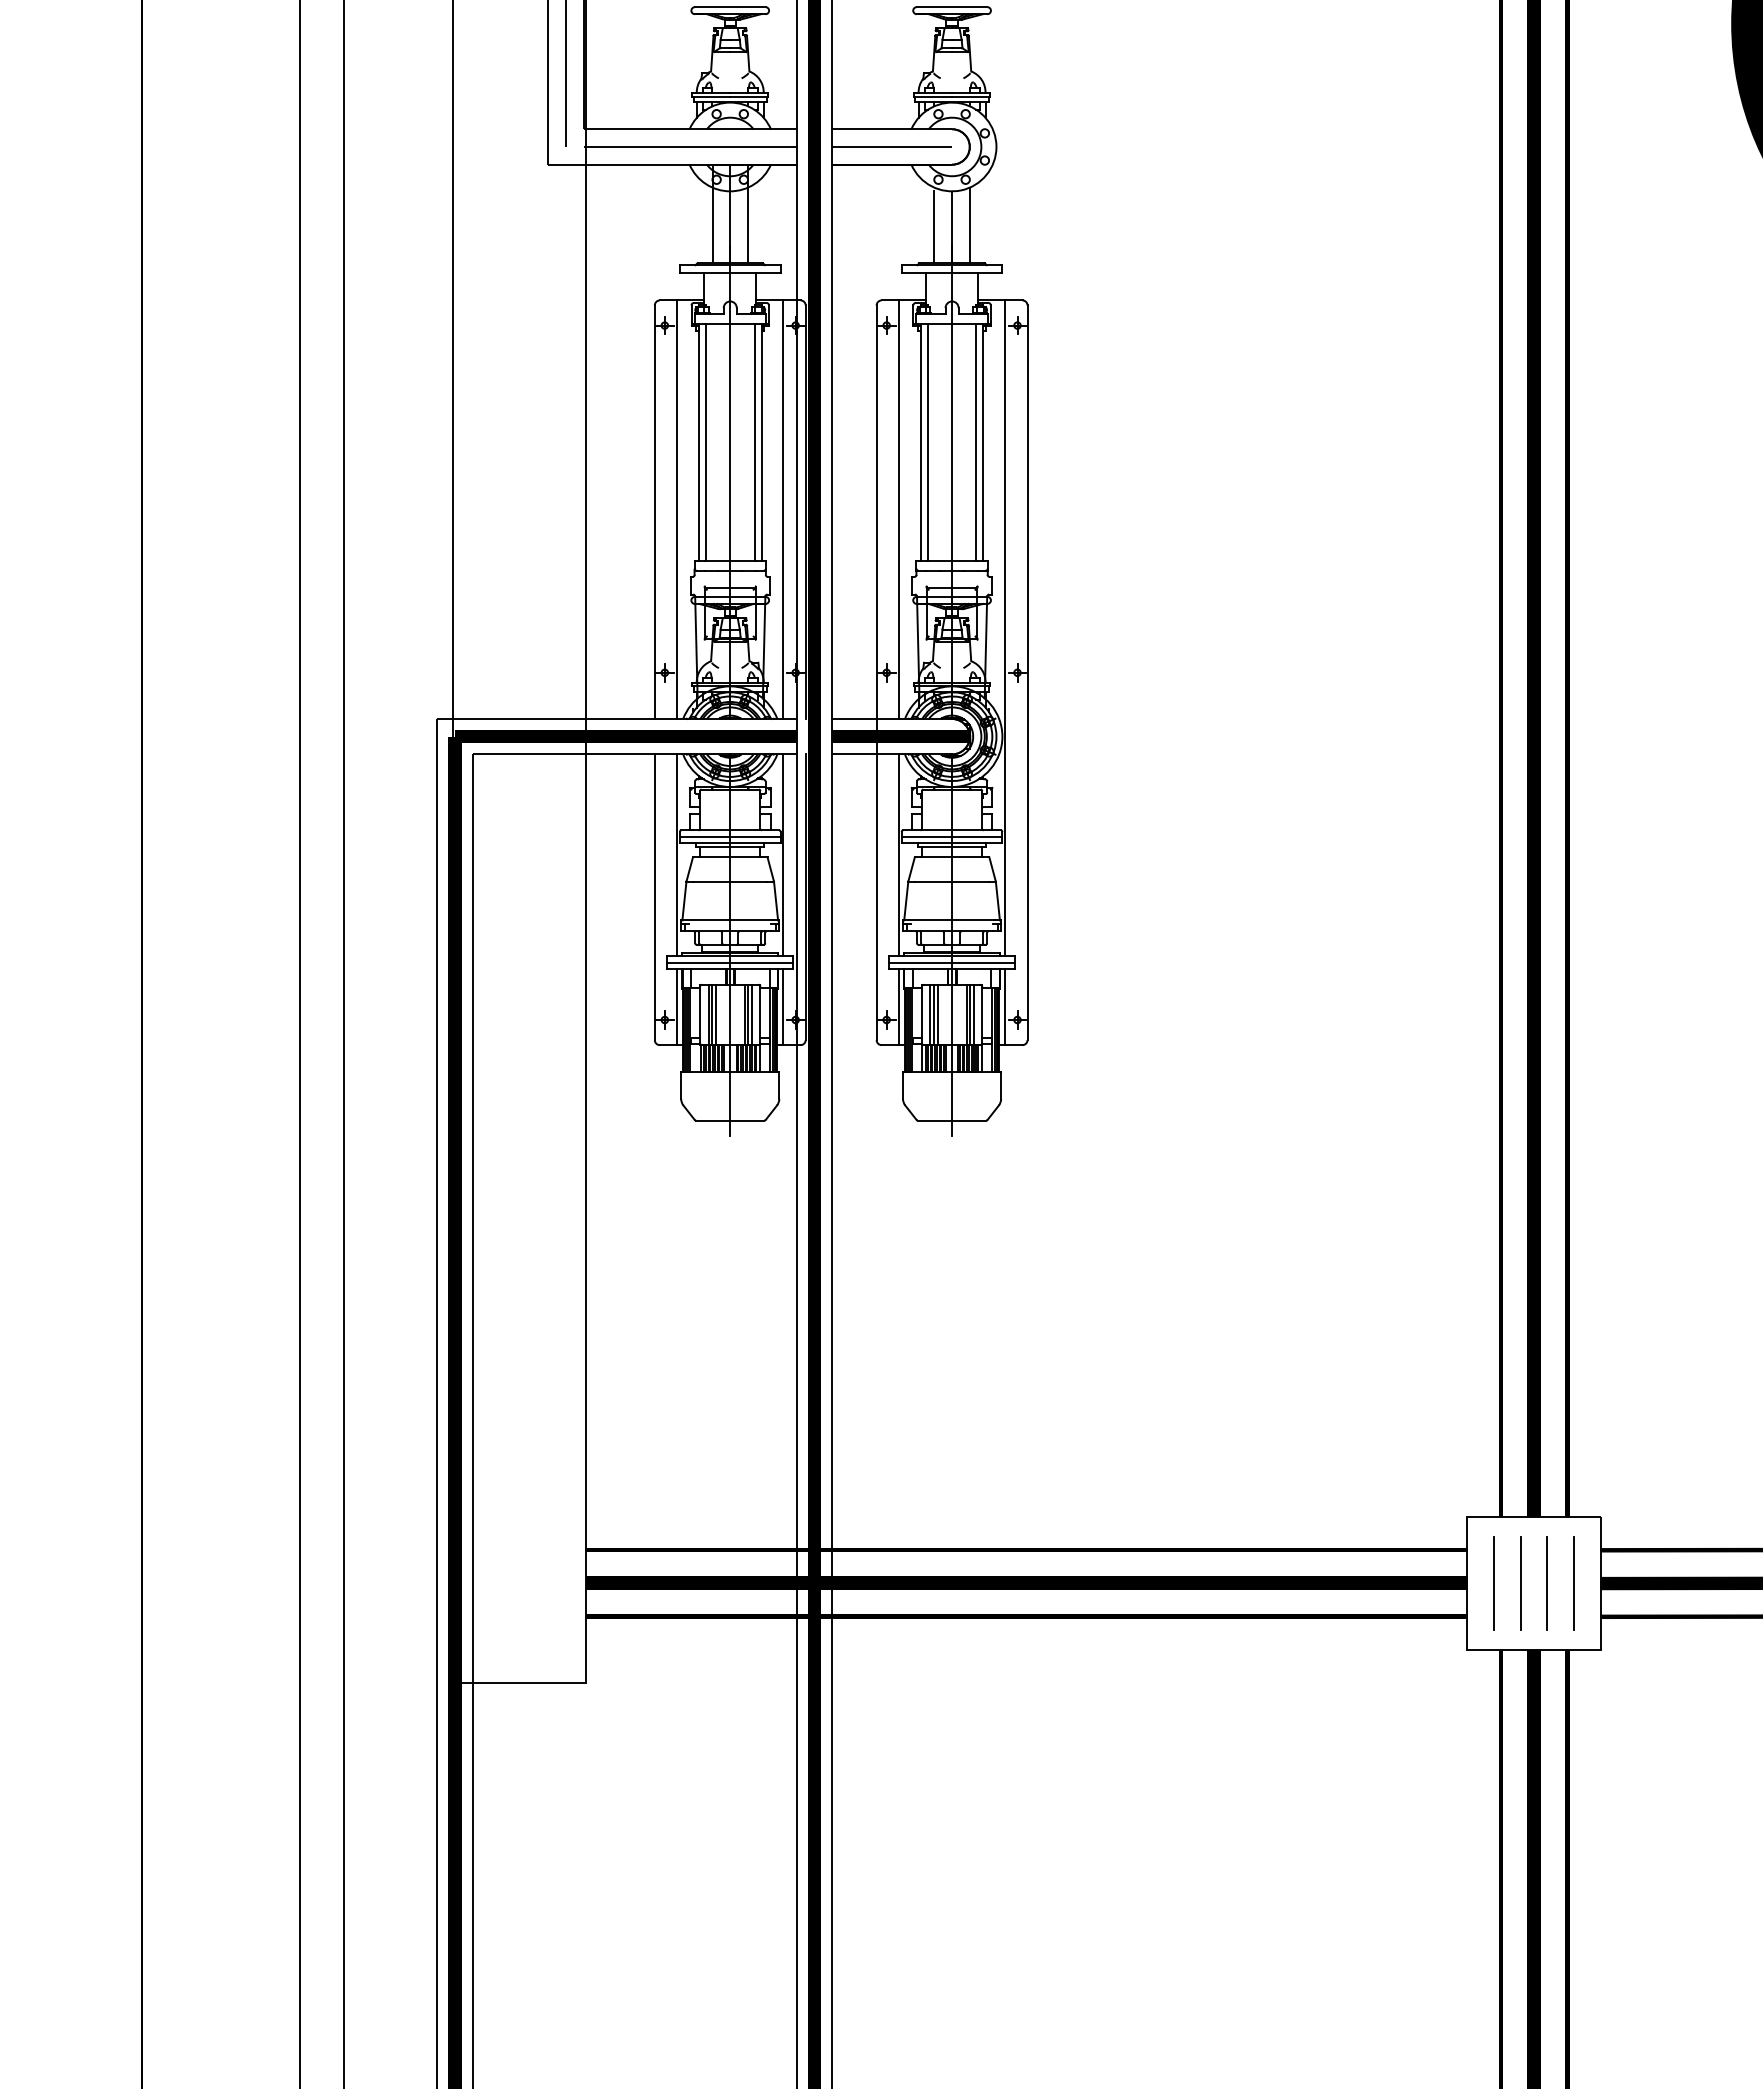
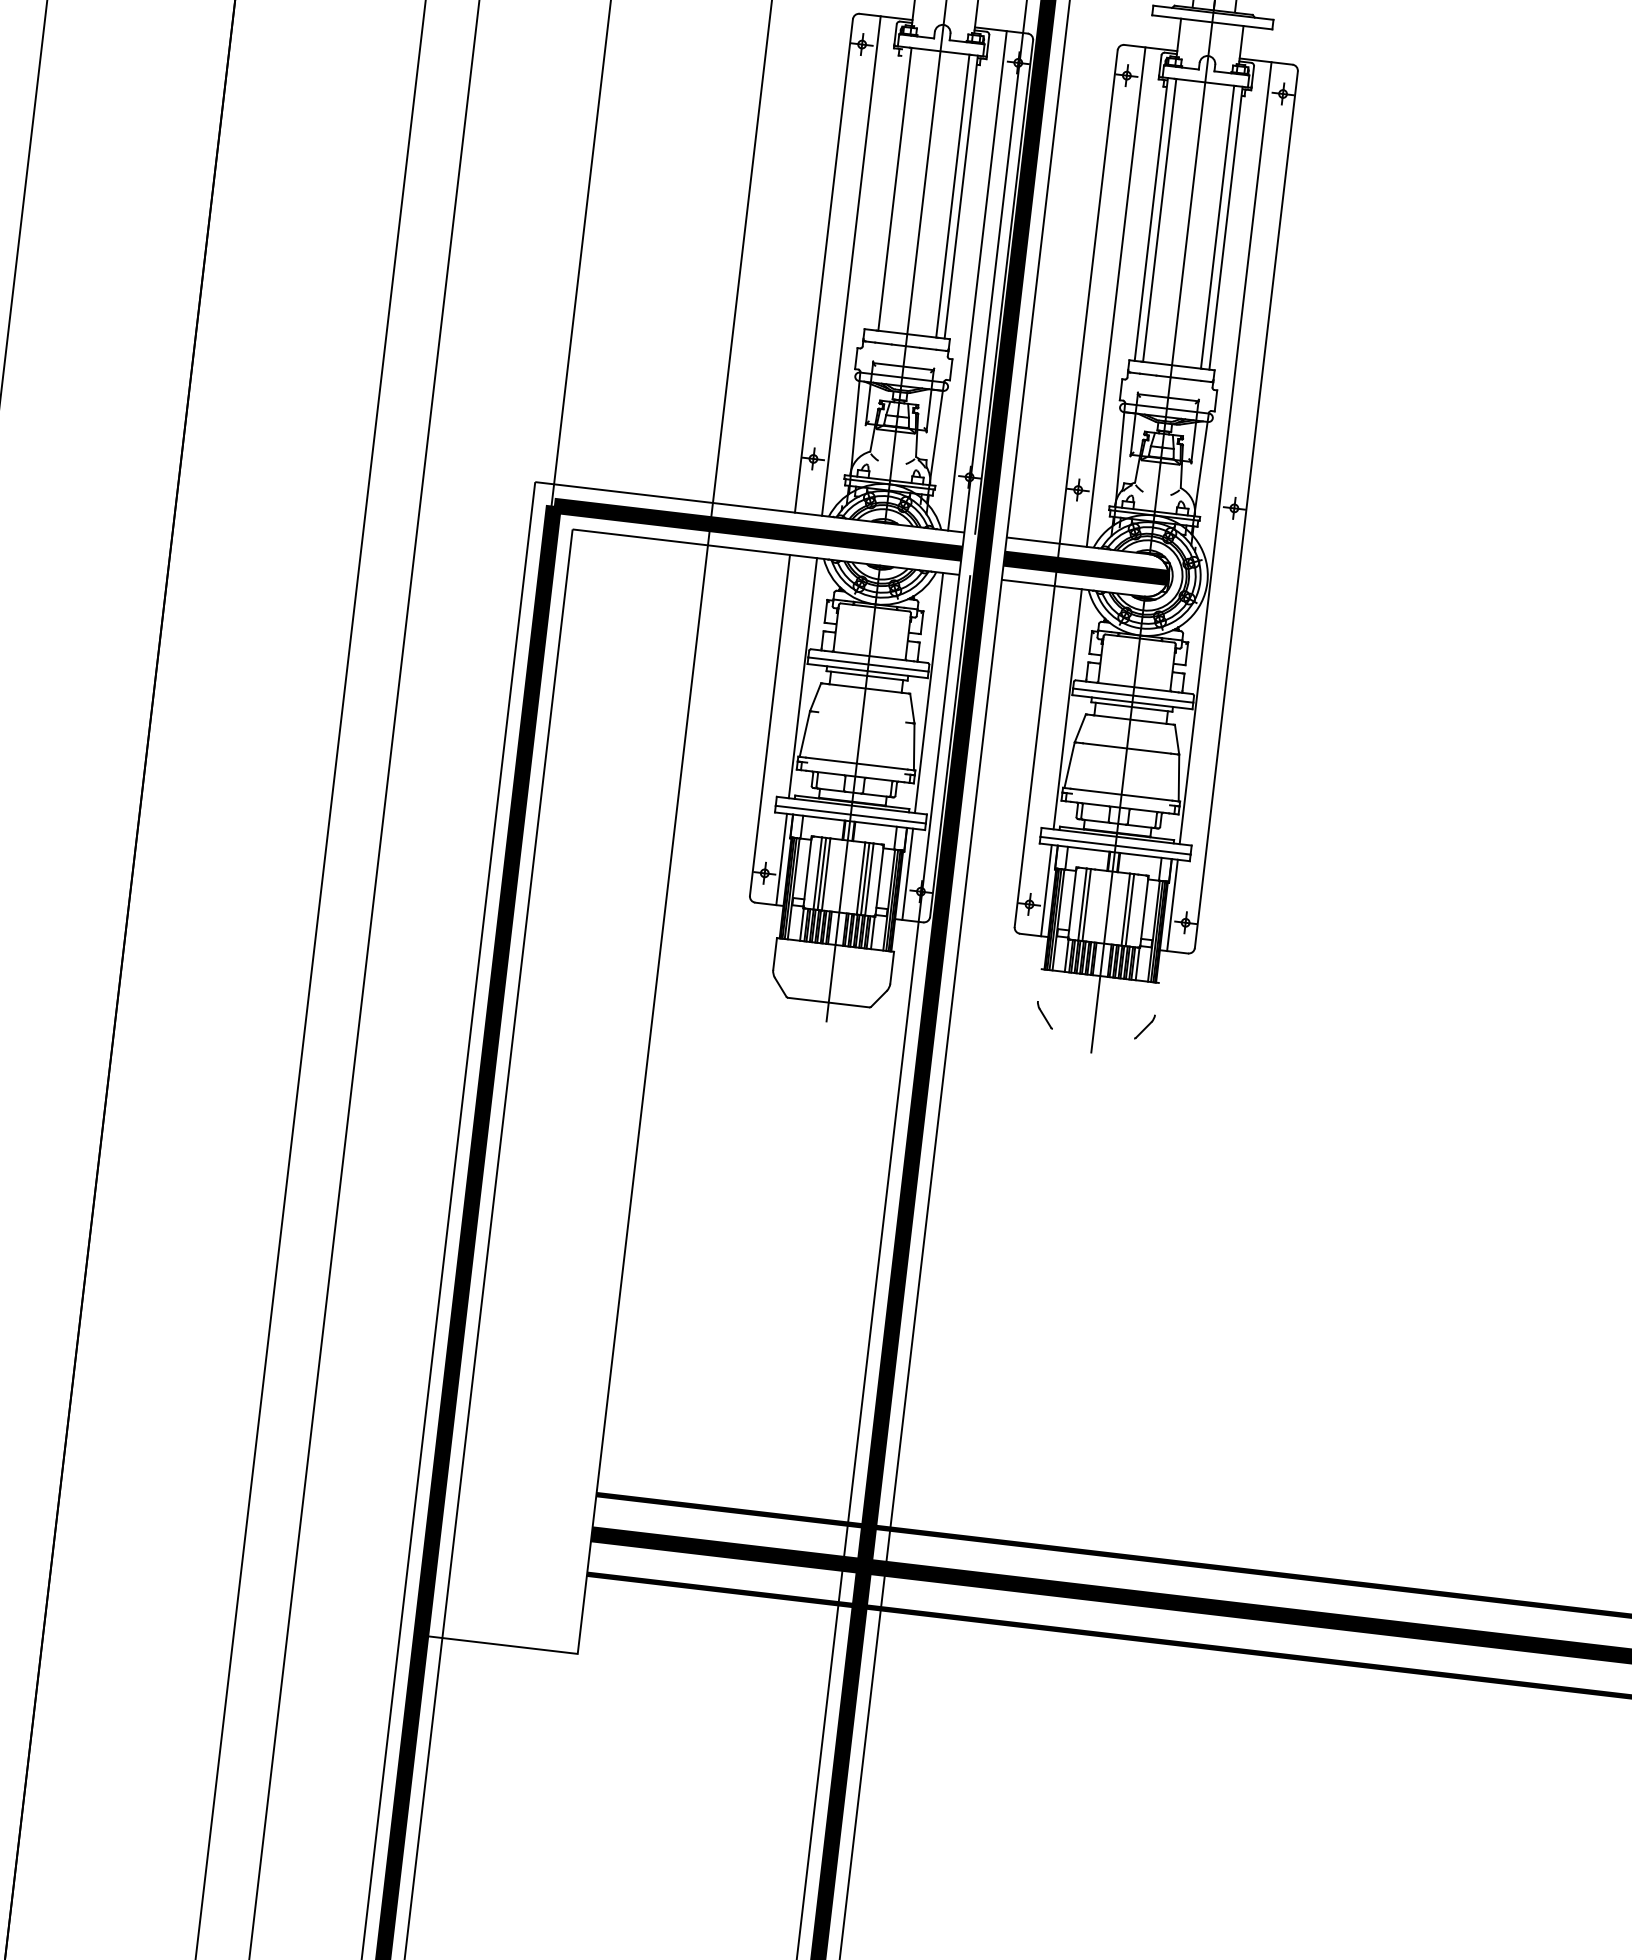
line: (698, 441) -> (886, 187), removed
line: (730, 881) -> (862, 717), removed
line: (937, 1014) -> (1090, 904), removed
line: (973, 1014) -> (1133, 910), removed
line: (903, 1085) -> (1040, 984), removed
line: (1001, 1085) -> (1157, 998), removed
line: (952, 1120) -> (1094, 1033), removed

